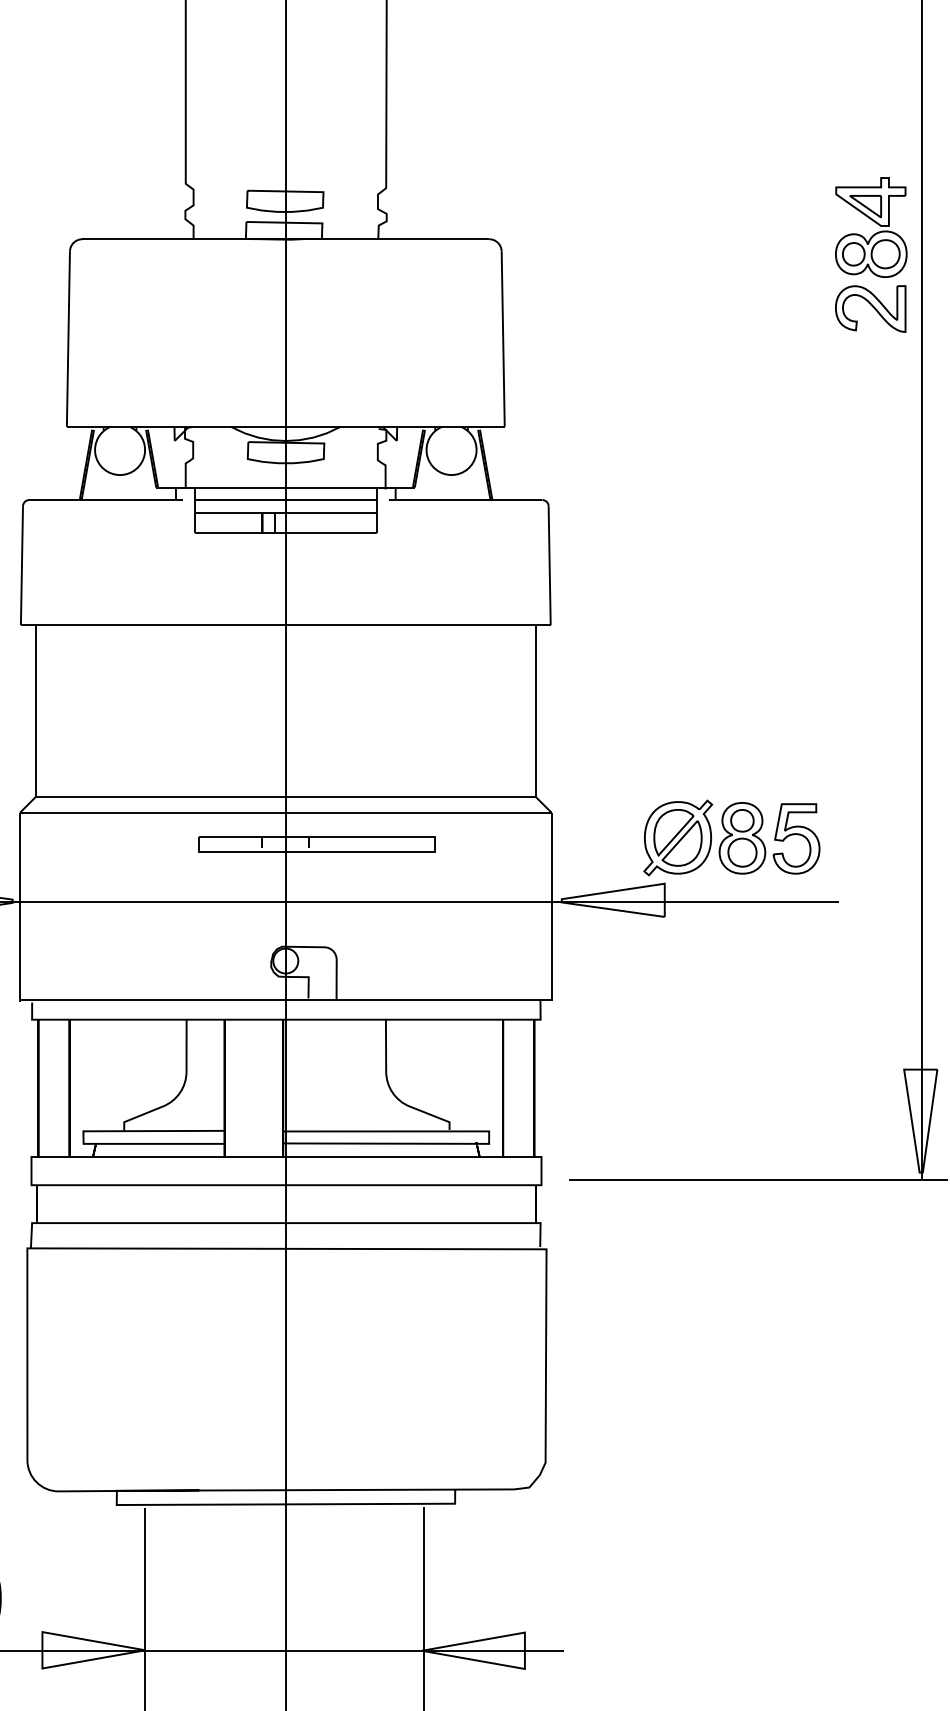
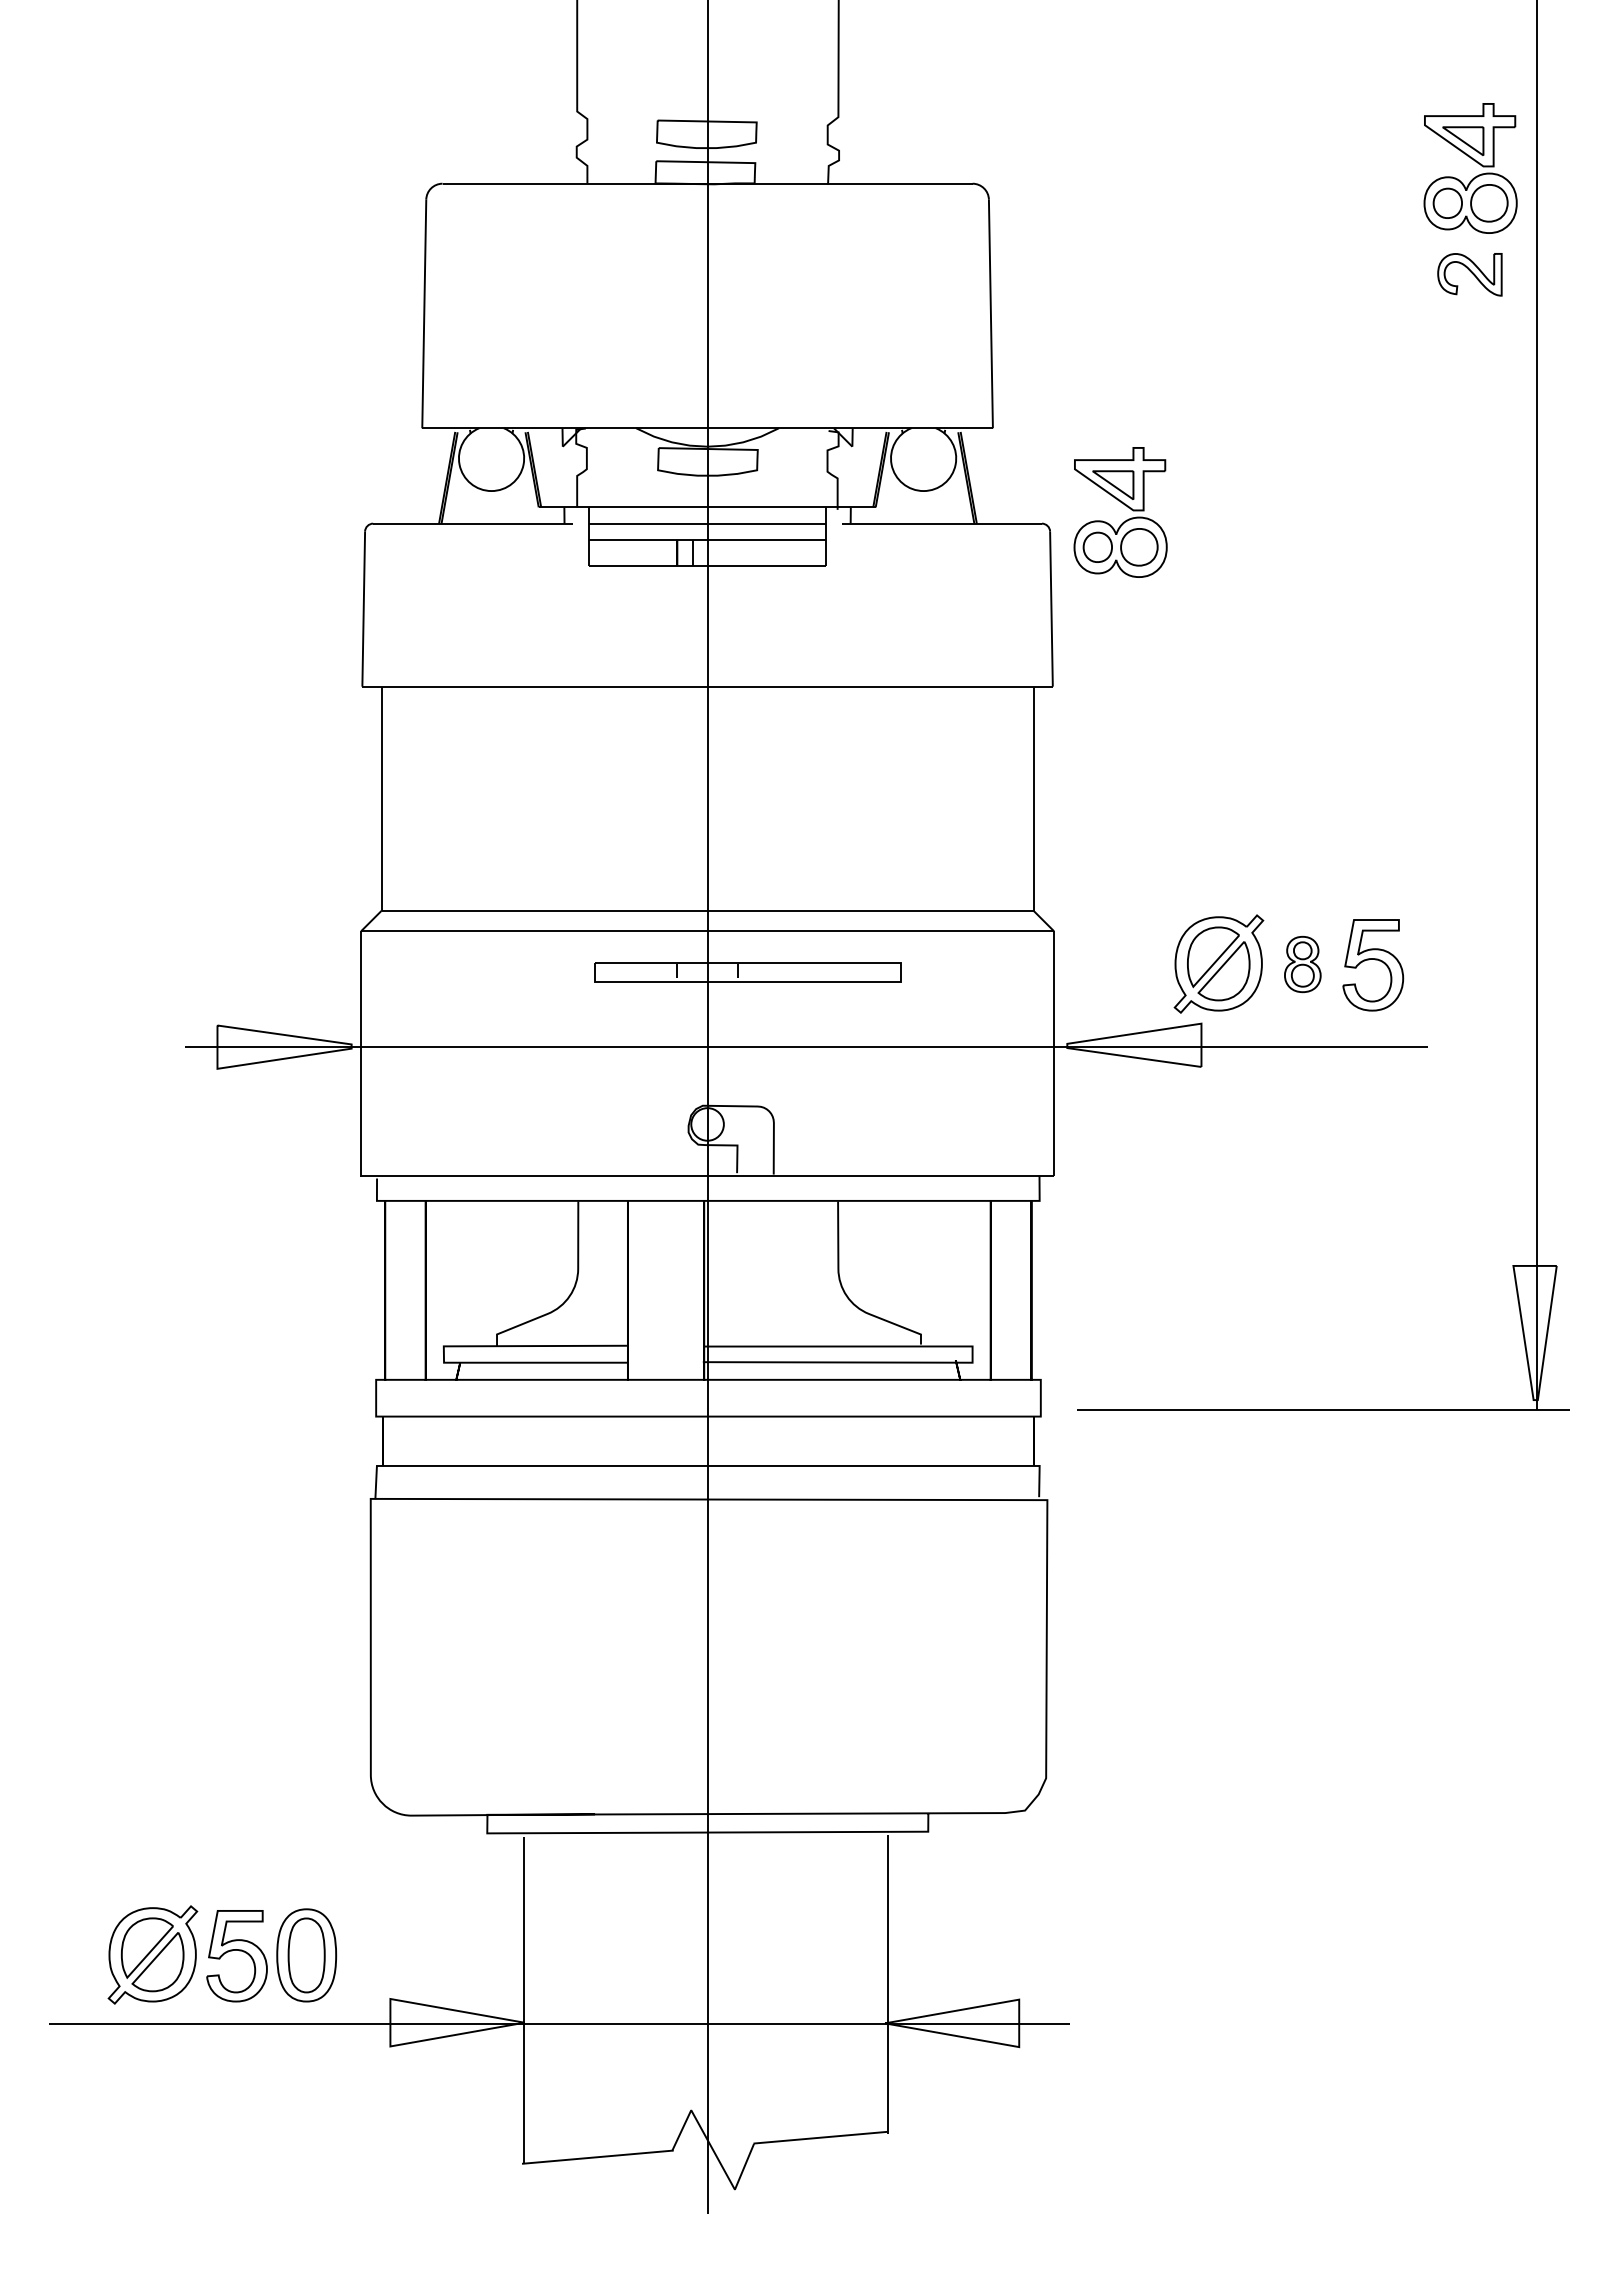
part: (870, 308) -> (1469, 274), size x0.7
part: (605, 486) -> (1124, 505), added
part: (742, 838) -> (1302, 964), size x0.6

